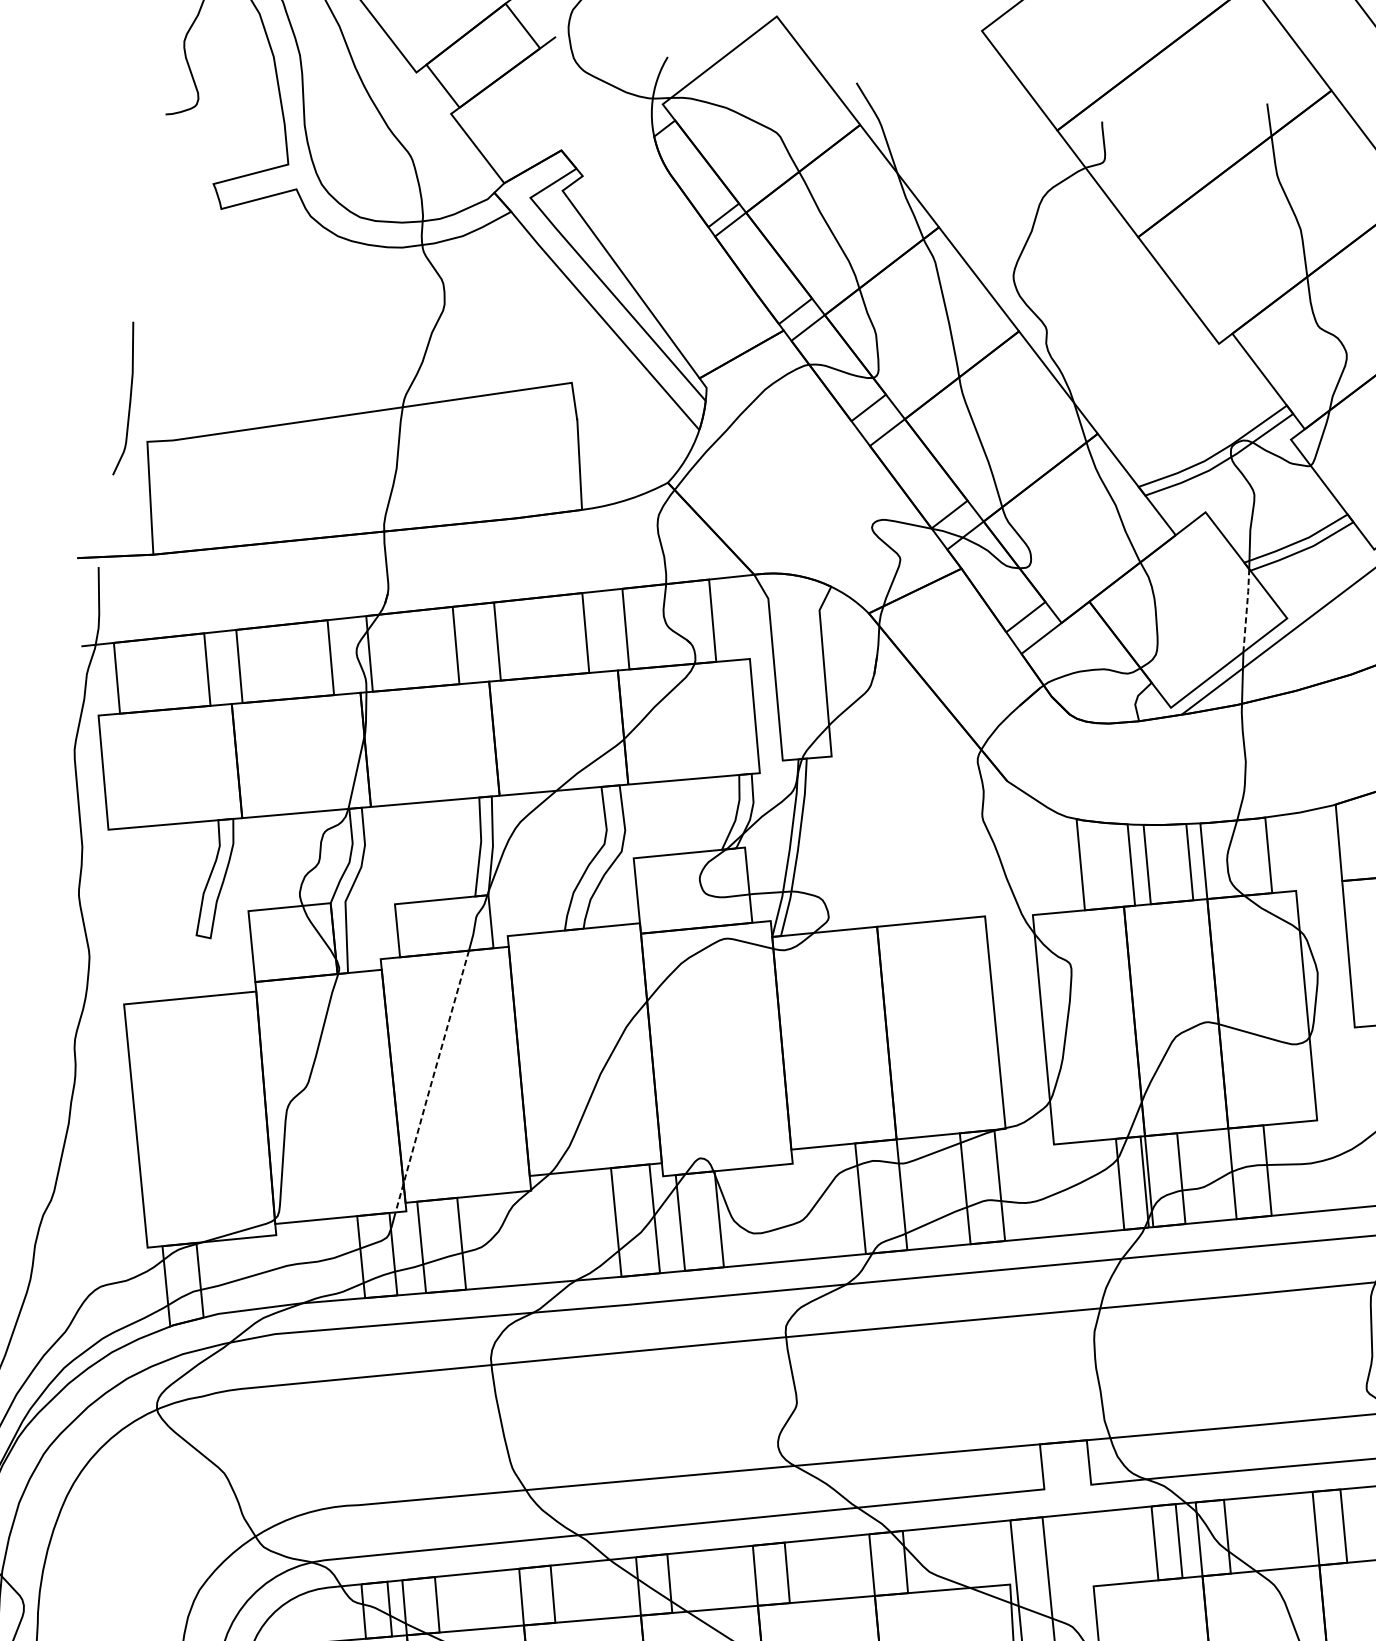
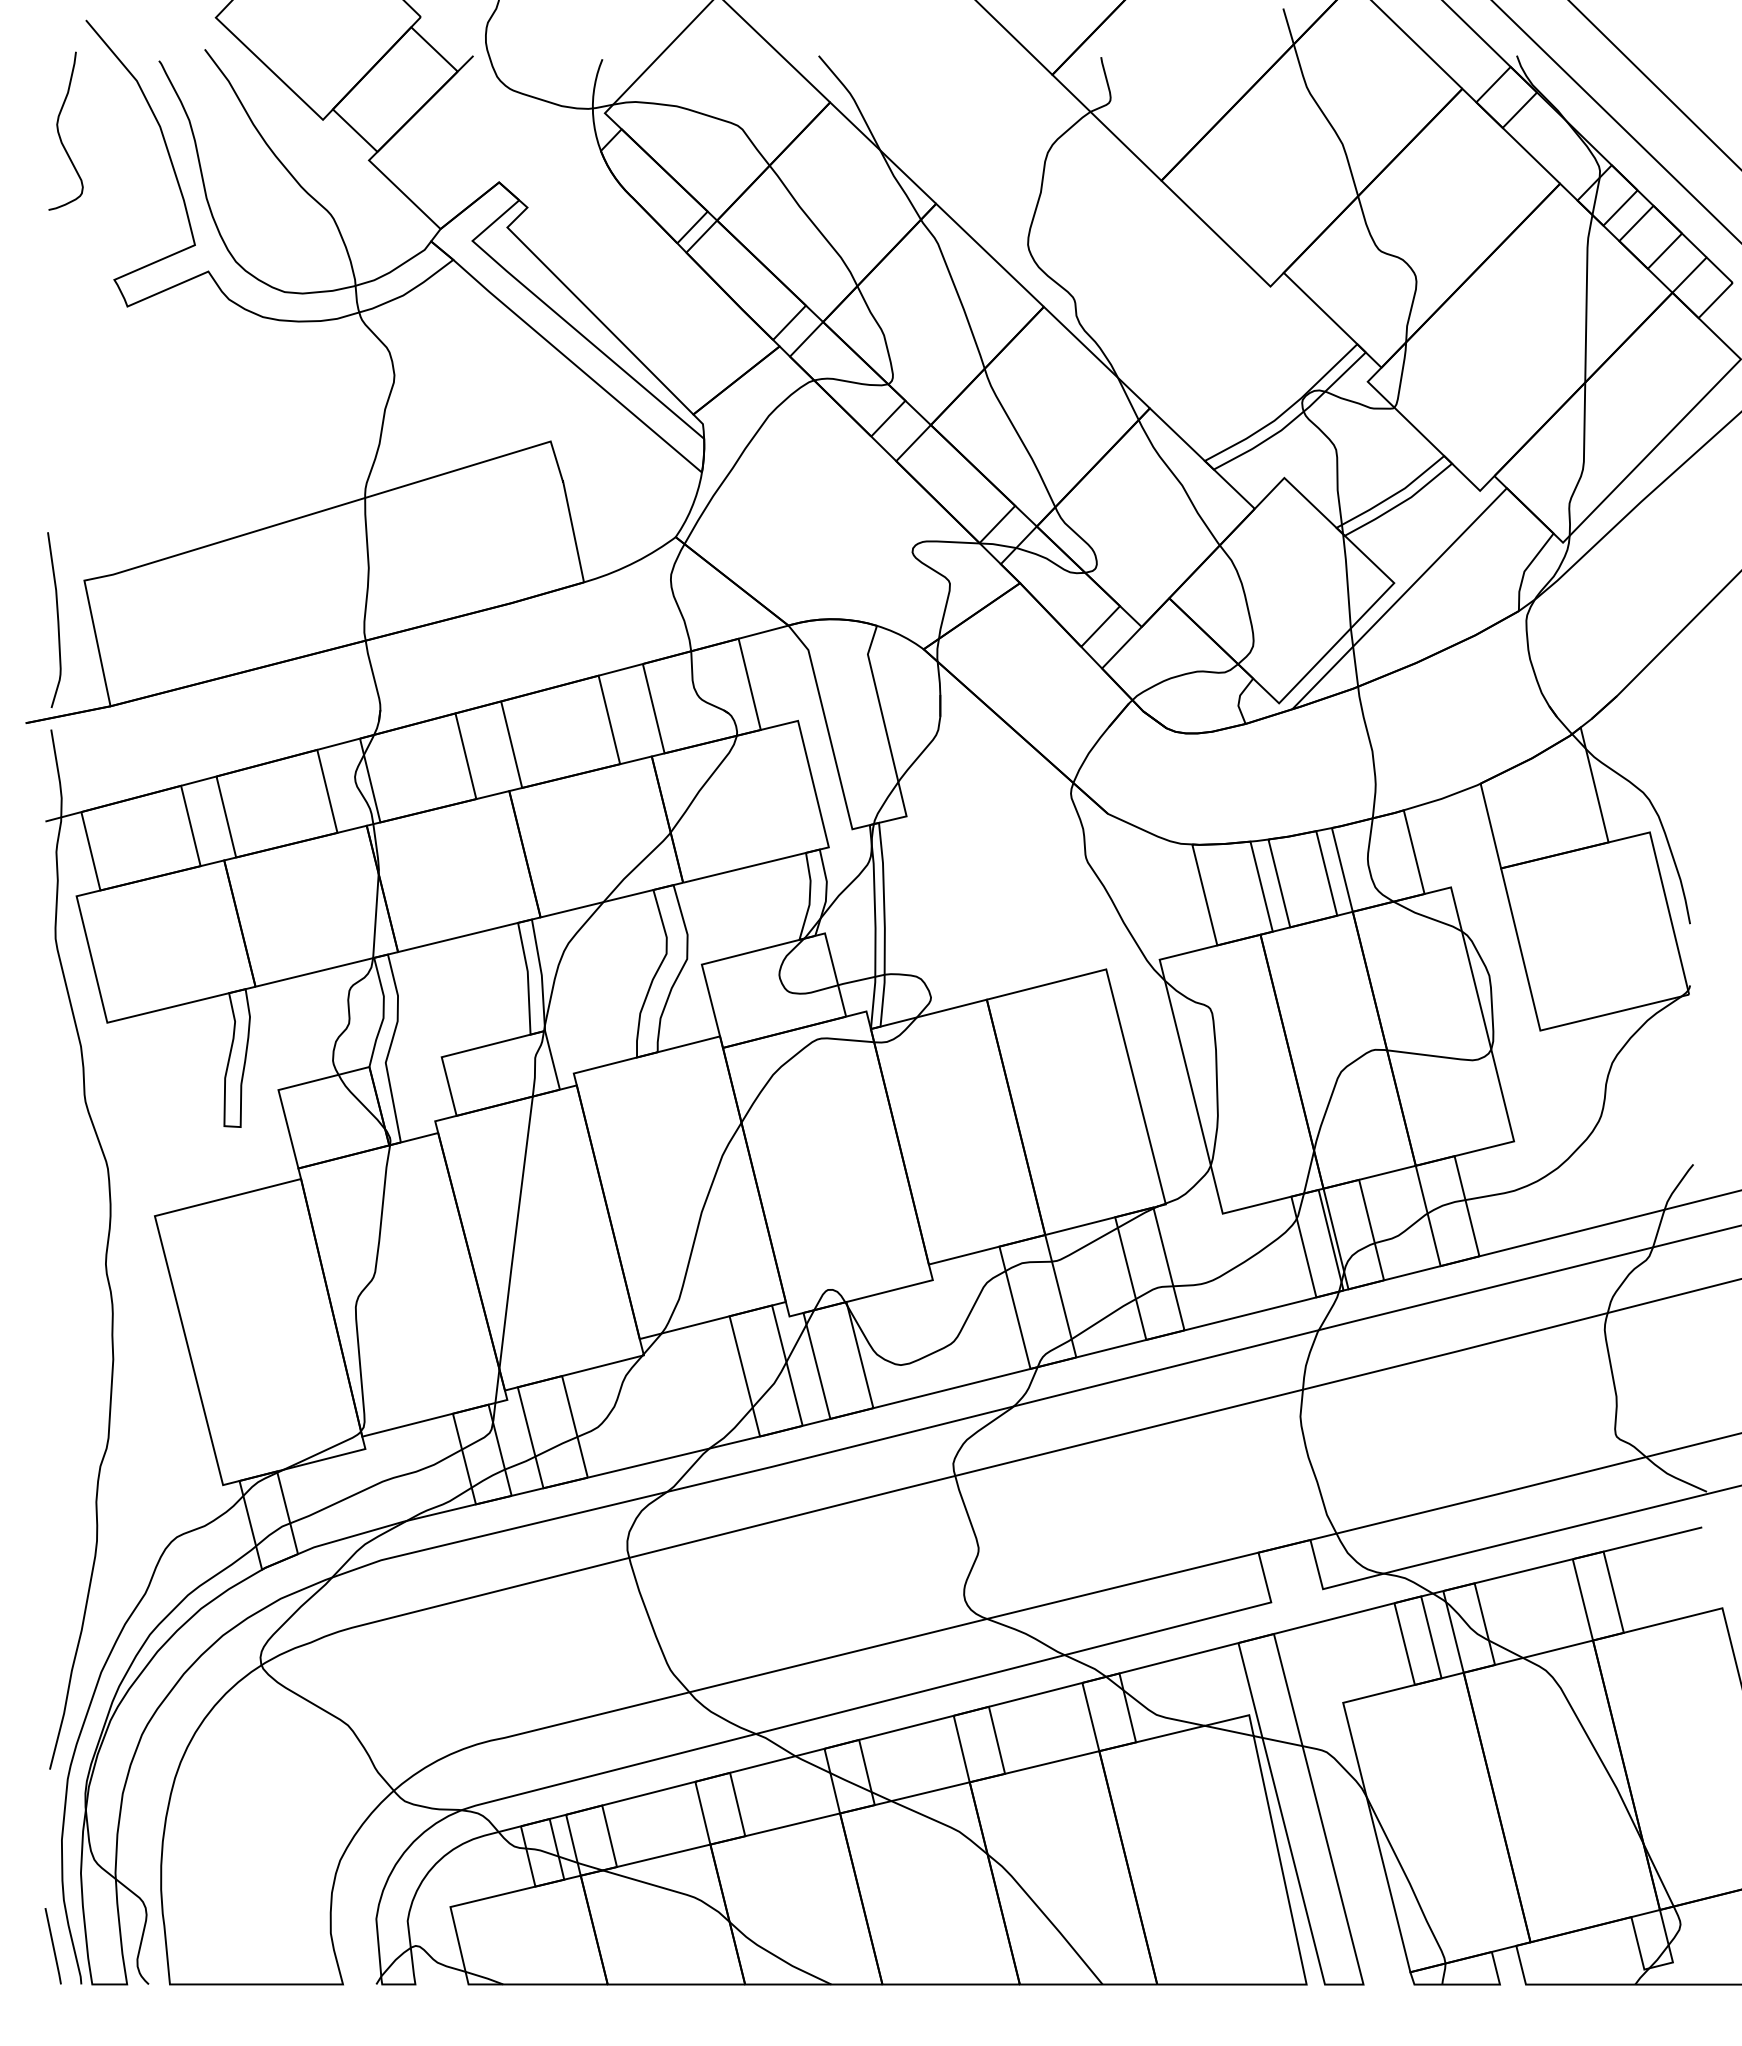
curve: (129, 398) -> (57, 619), moved
line: (1246, 610) -> (1347, 581), dashed -> solid
line: (431, 1082) -> (513, 1250), dashed -> solid

